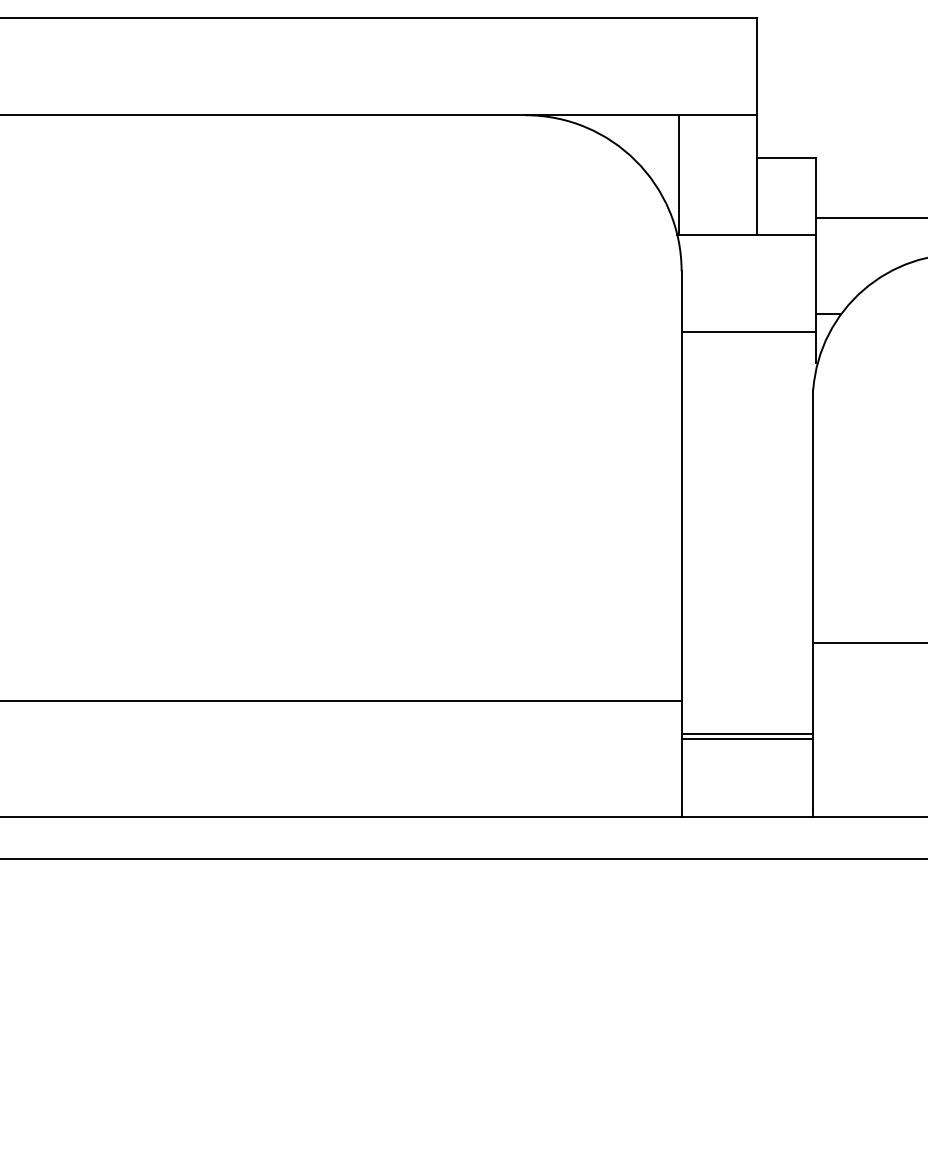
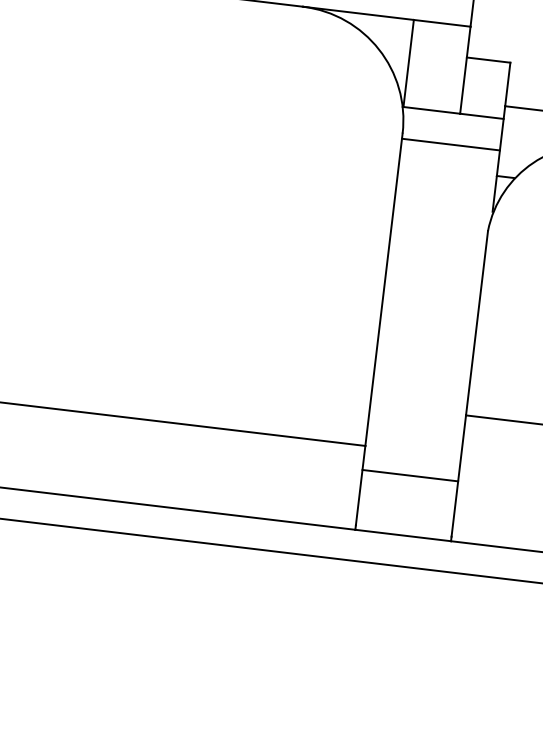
line: (748, 332) -> (450, 144), moved
line: (747, 738) -> (410, 478), removed

